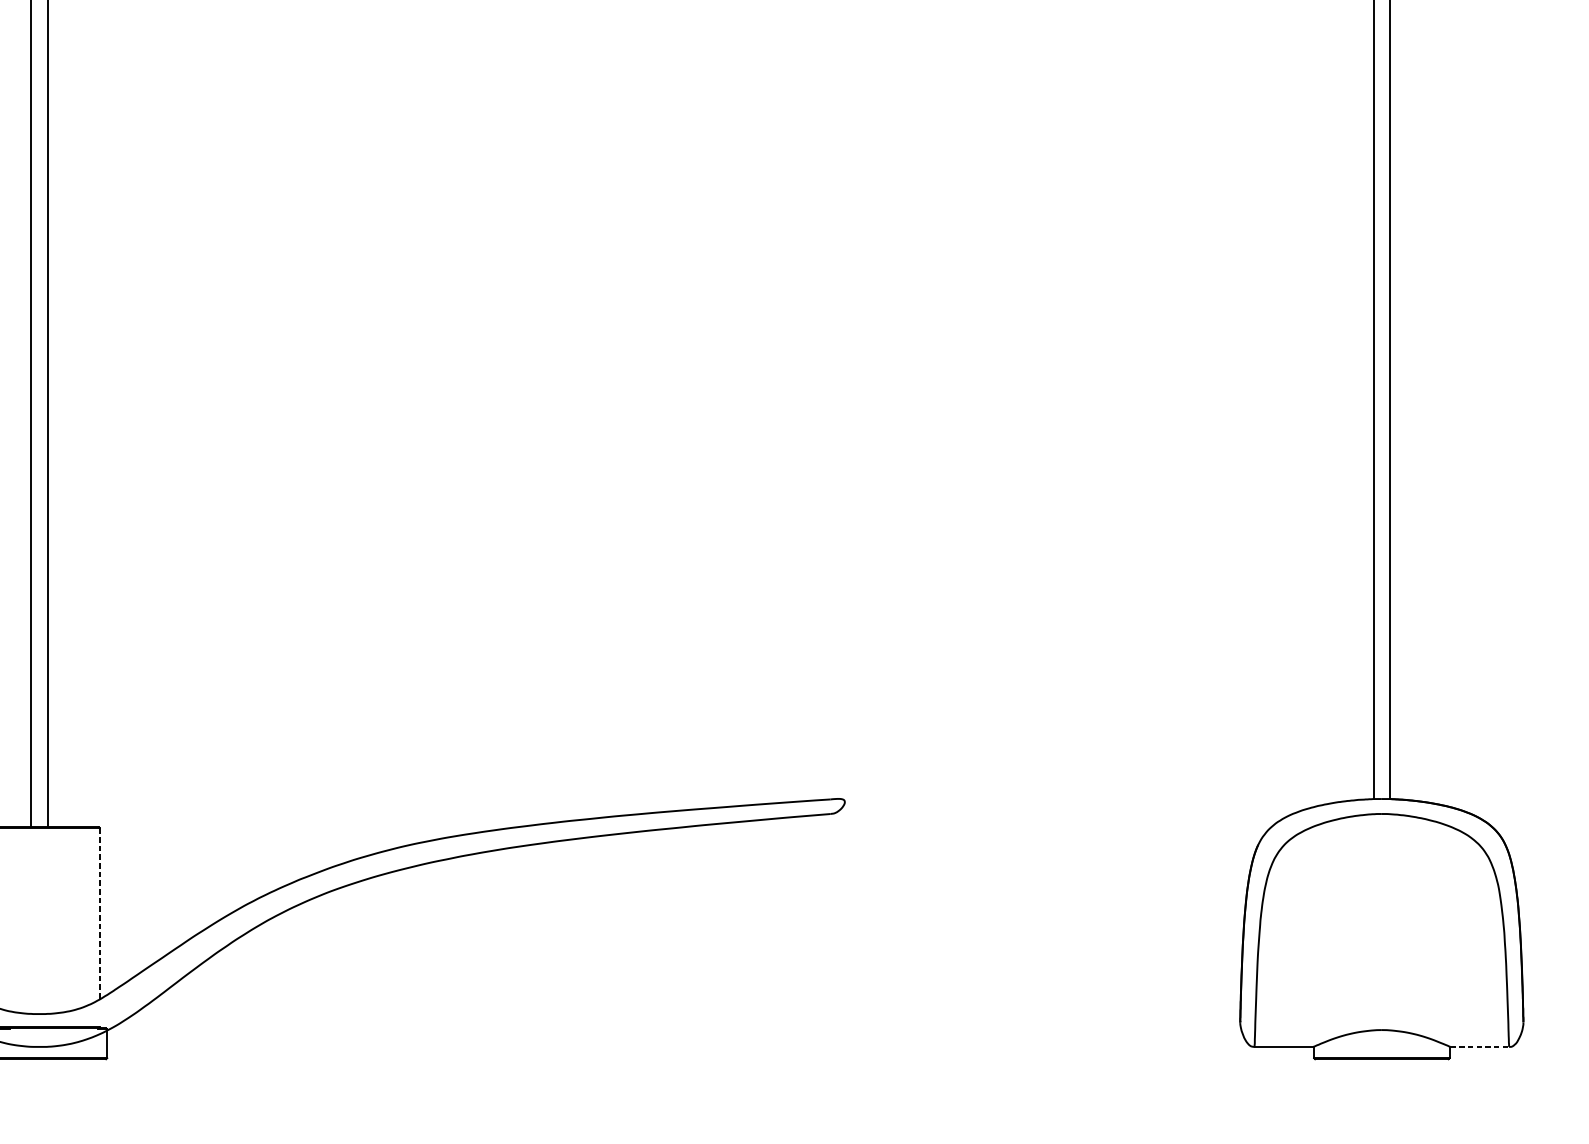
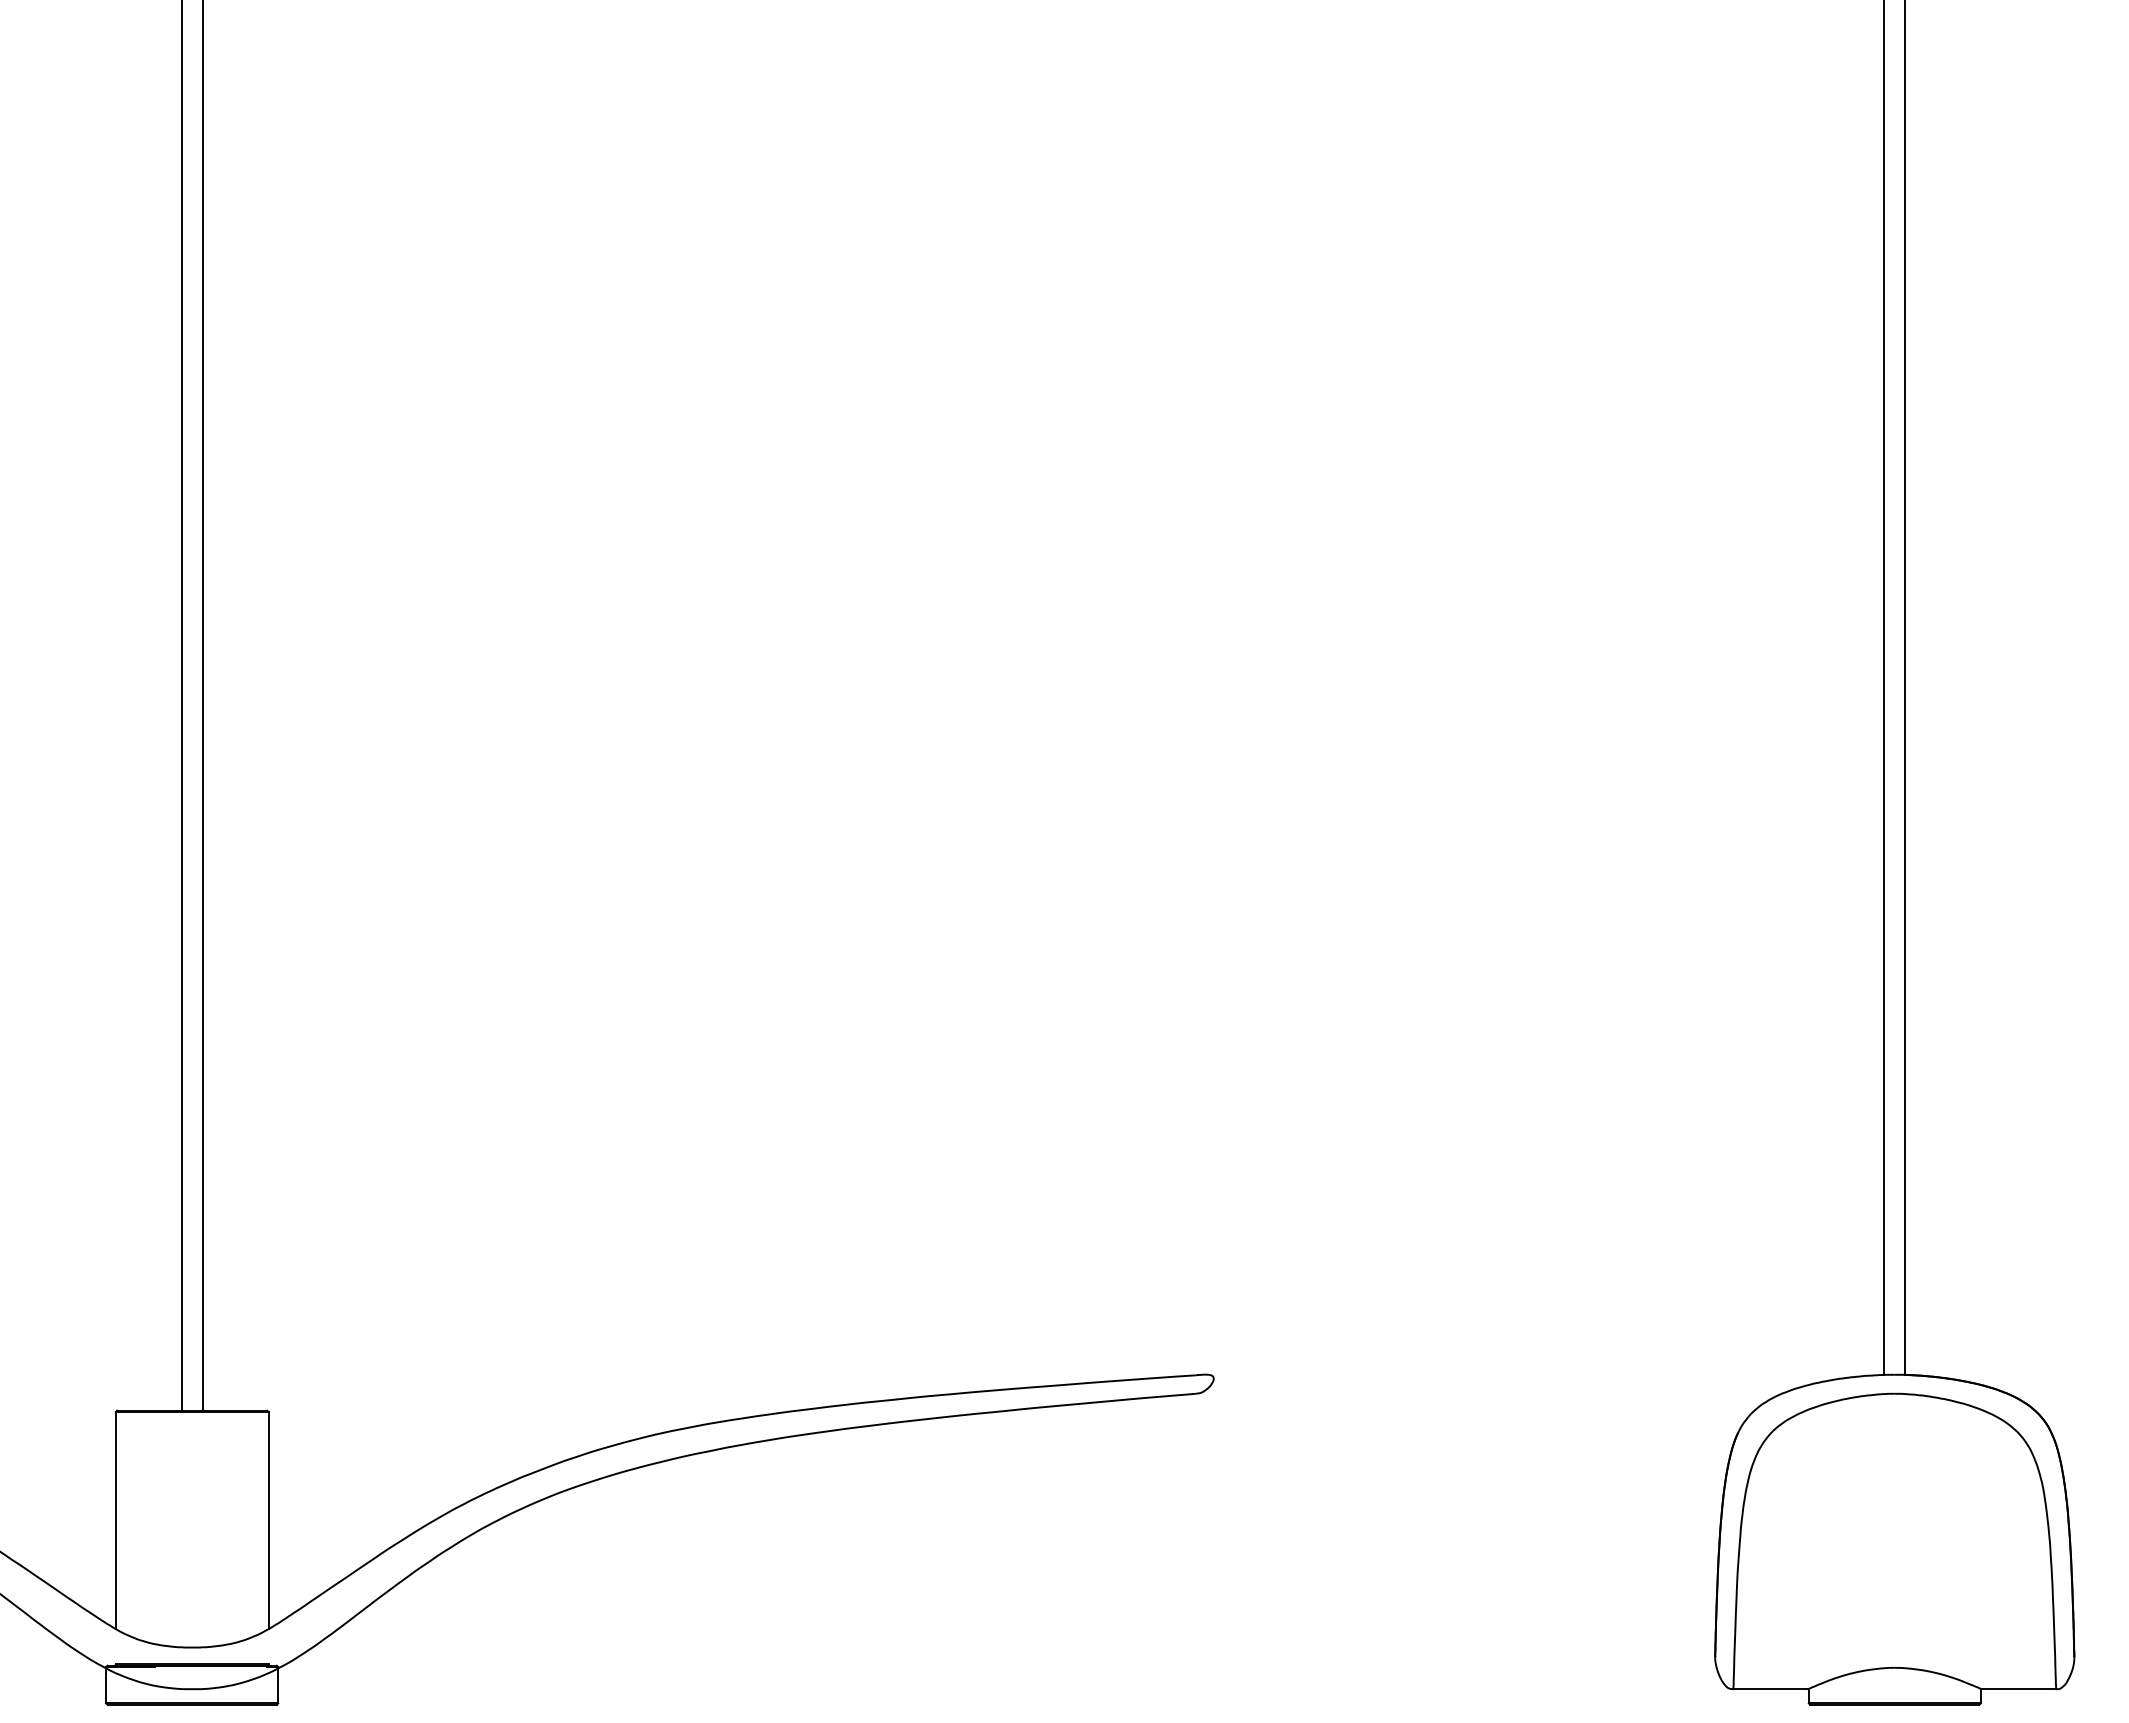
line: (99, 913) -> (268, 1520), dashed -> solid
line: (1480, 1047) -> (2019, 1689), dashed -> solid

